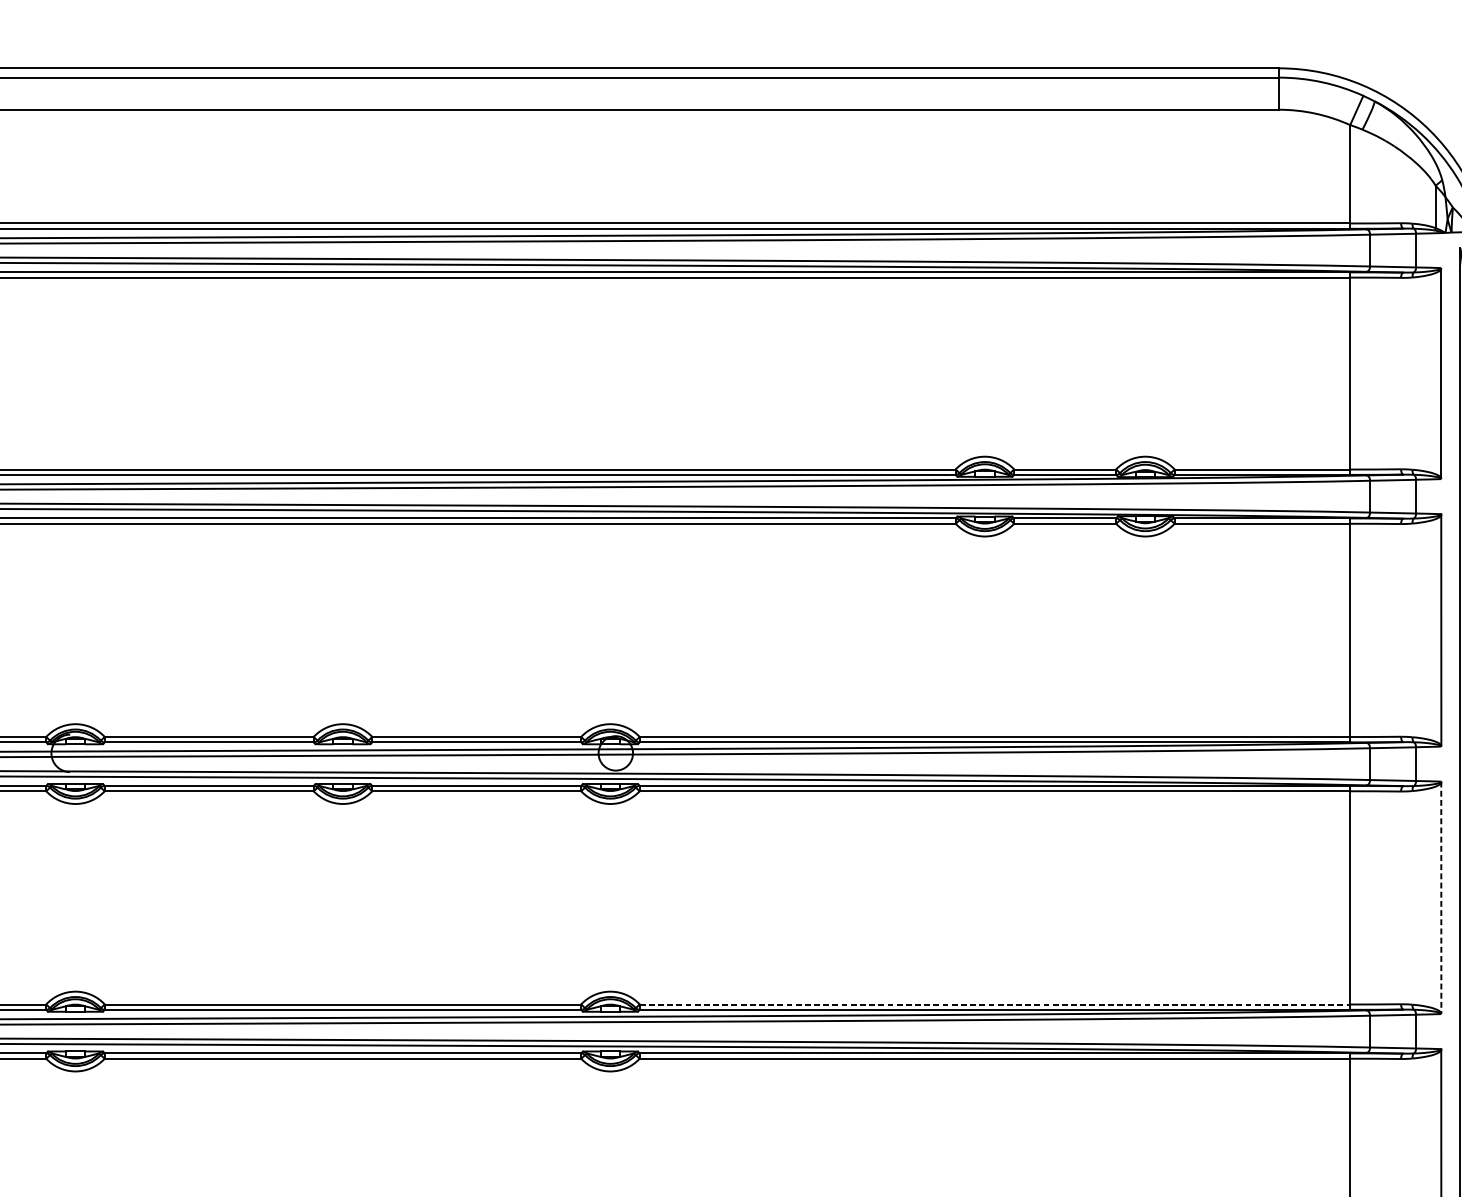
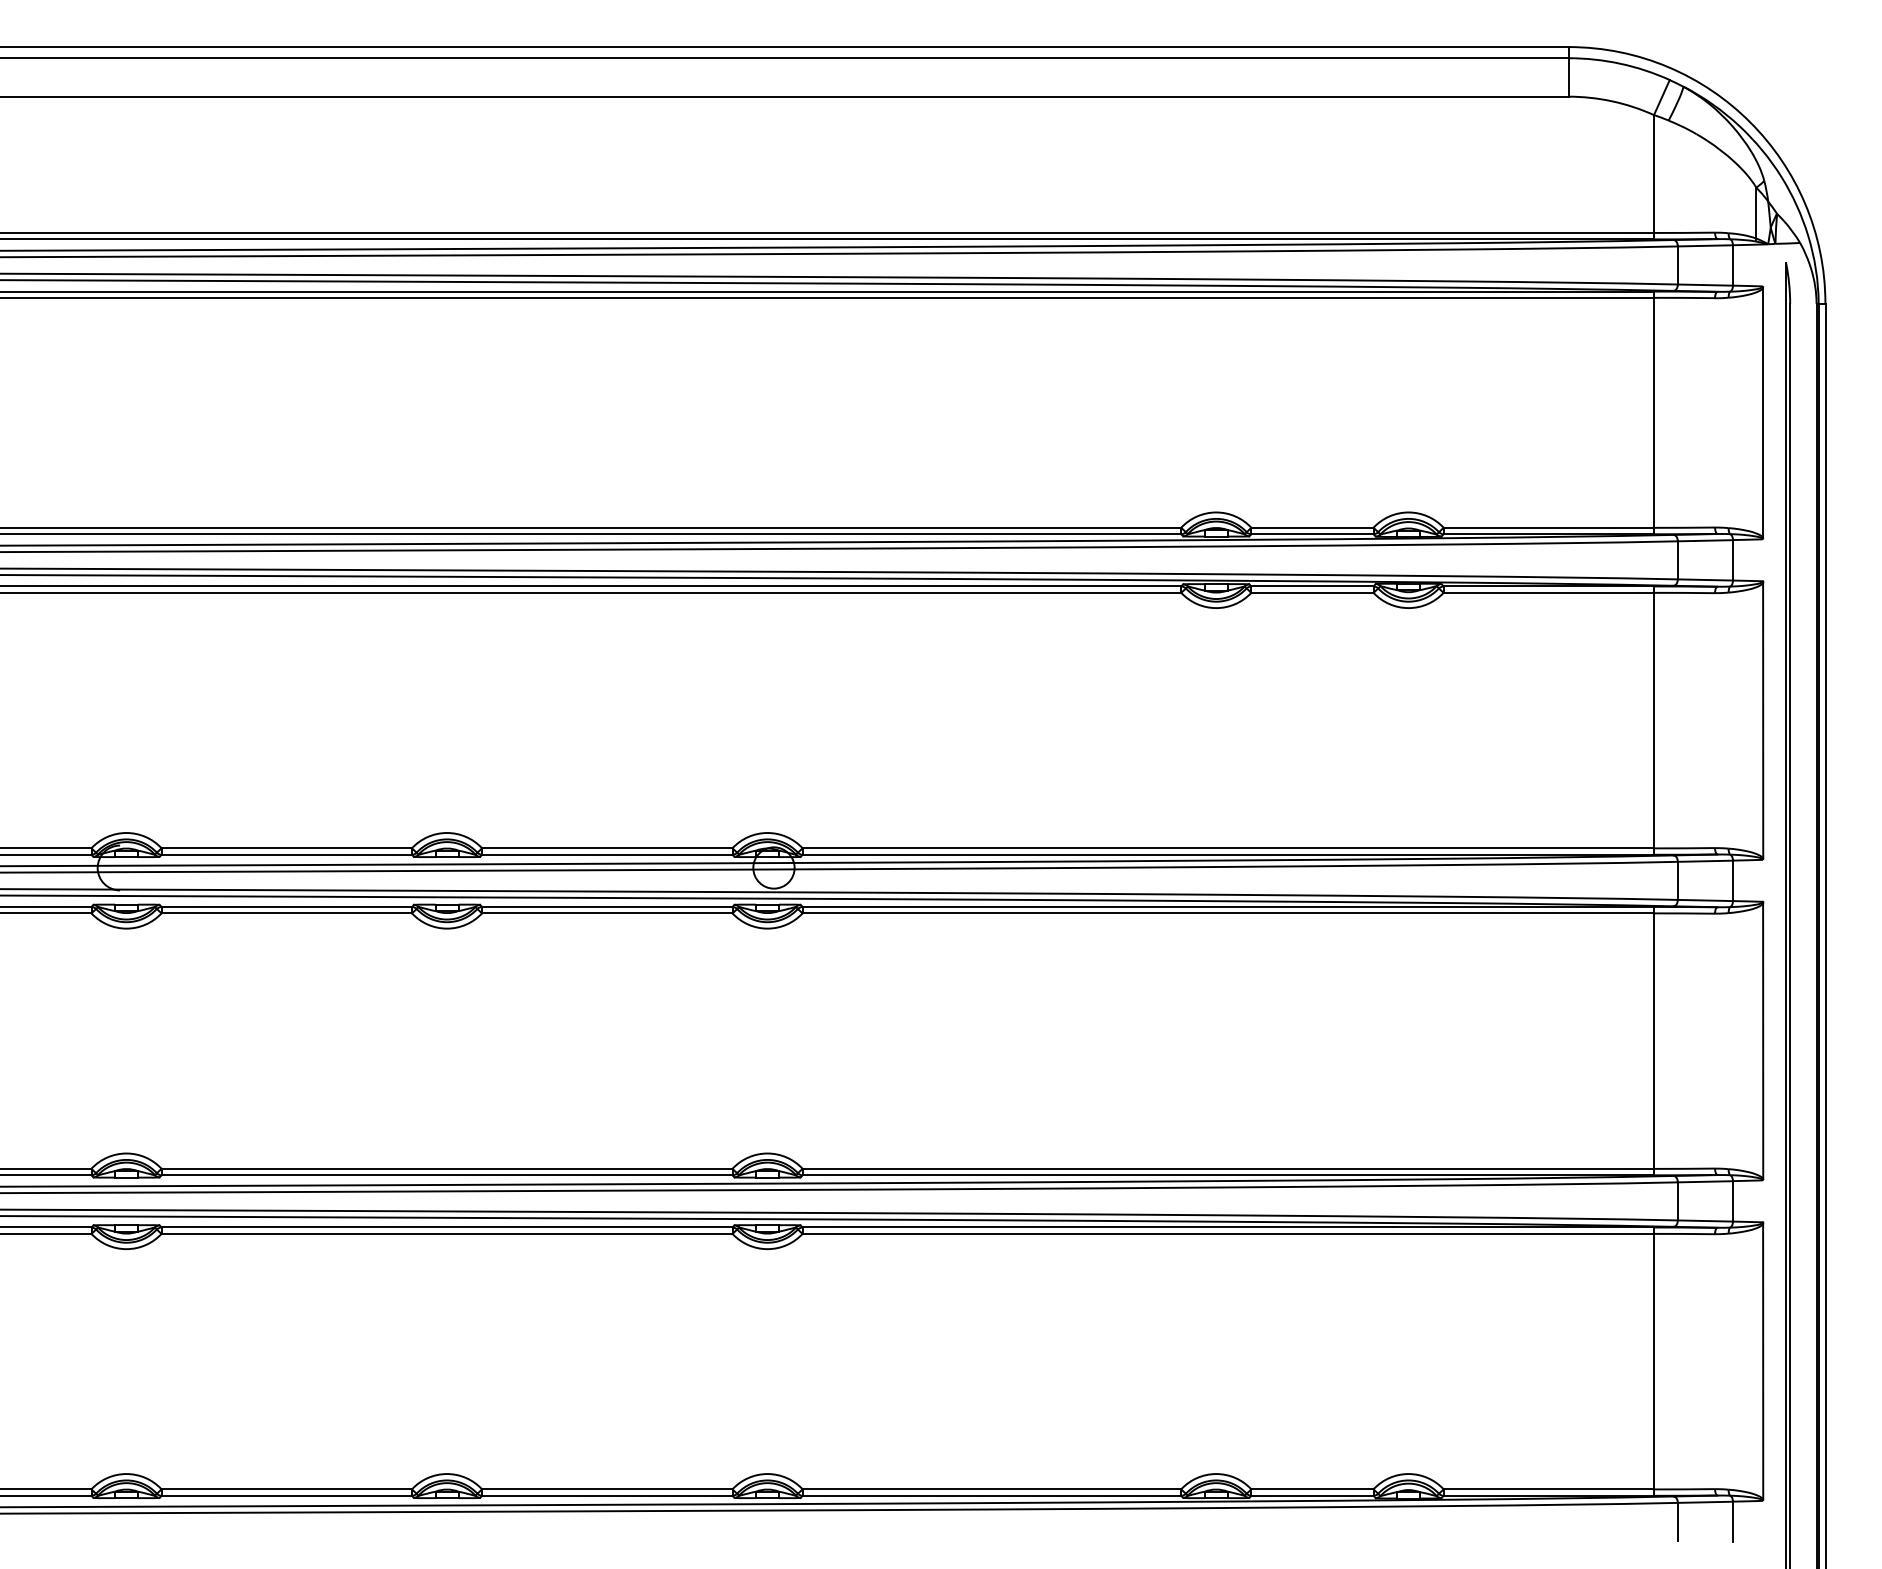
line: (1441, 897) -> (1763, 1040), dashed -> solid
line: (995, 1004) -> (1228, 1168), dashed -> solid

